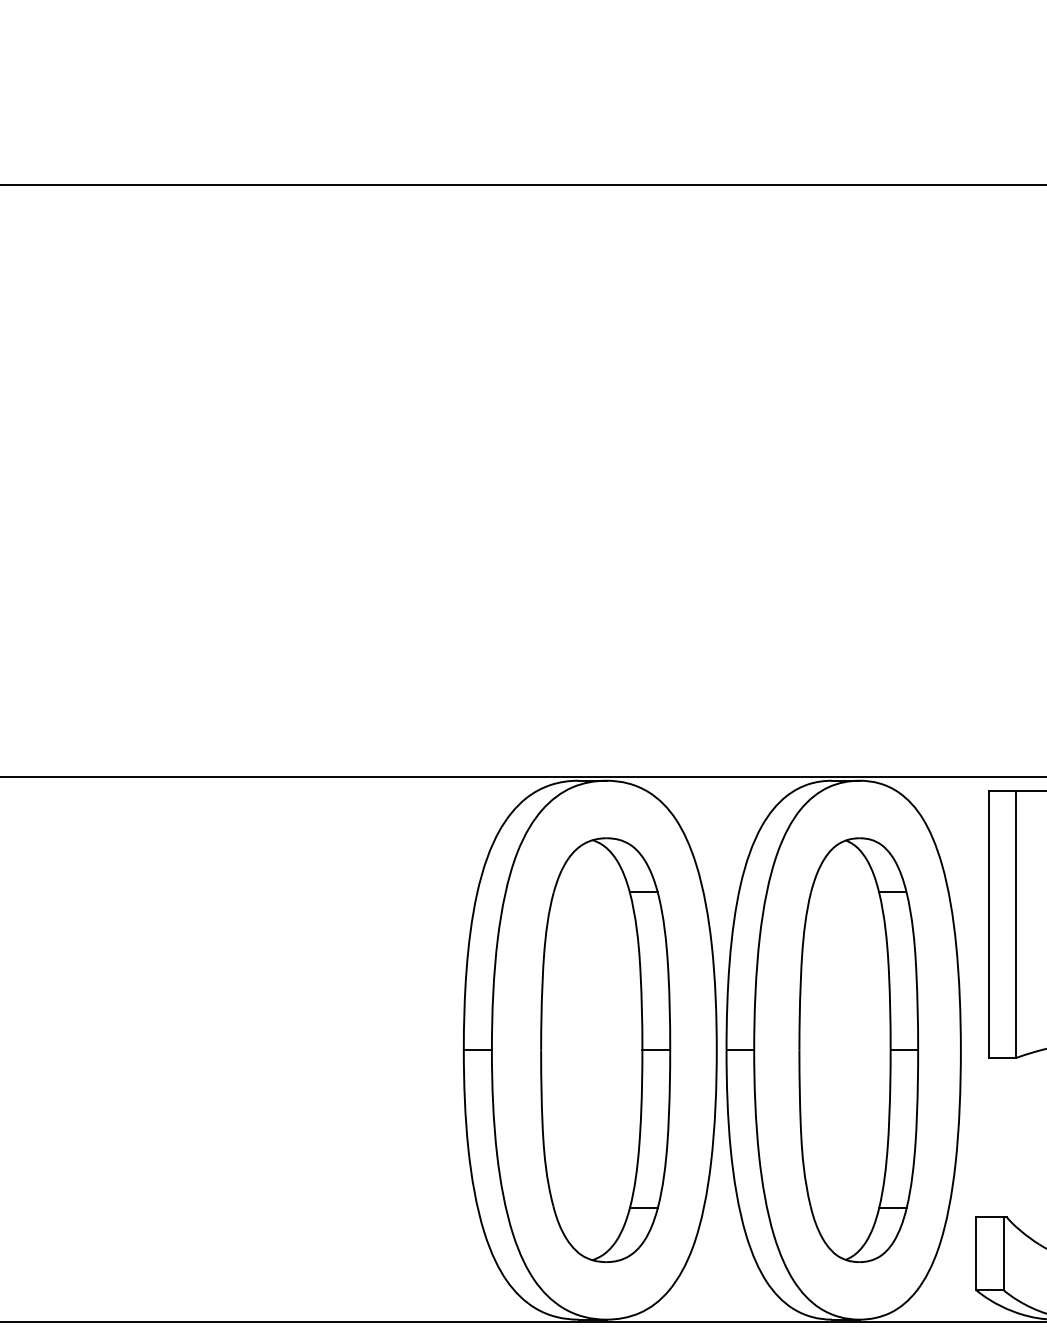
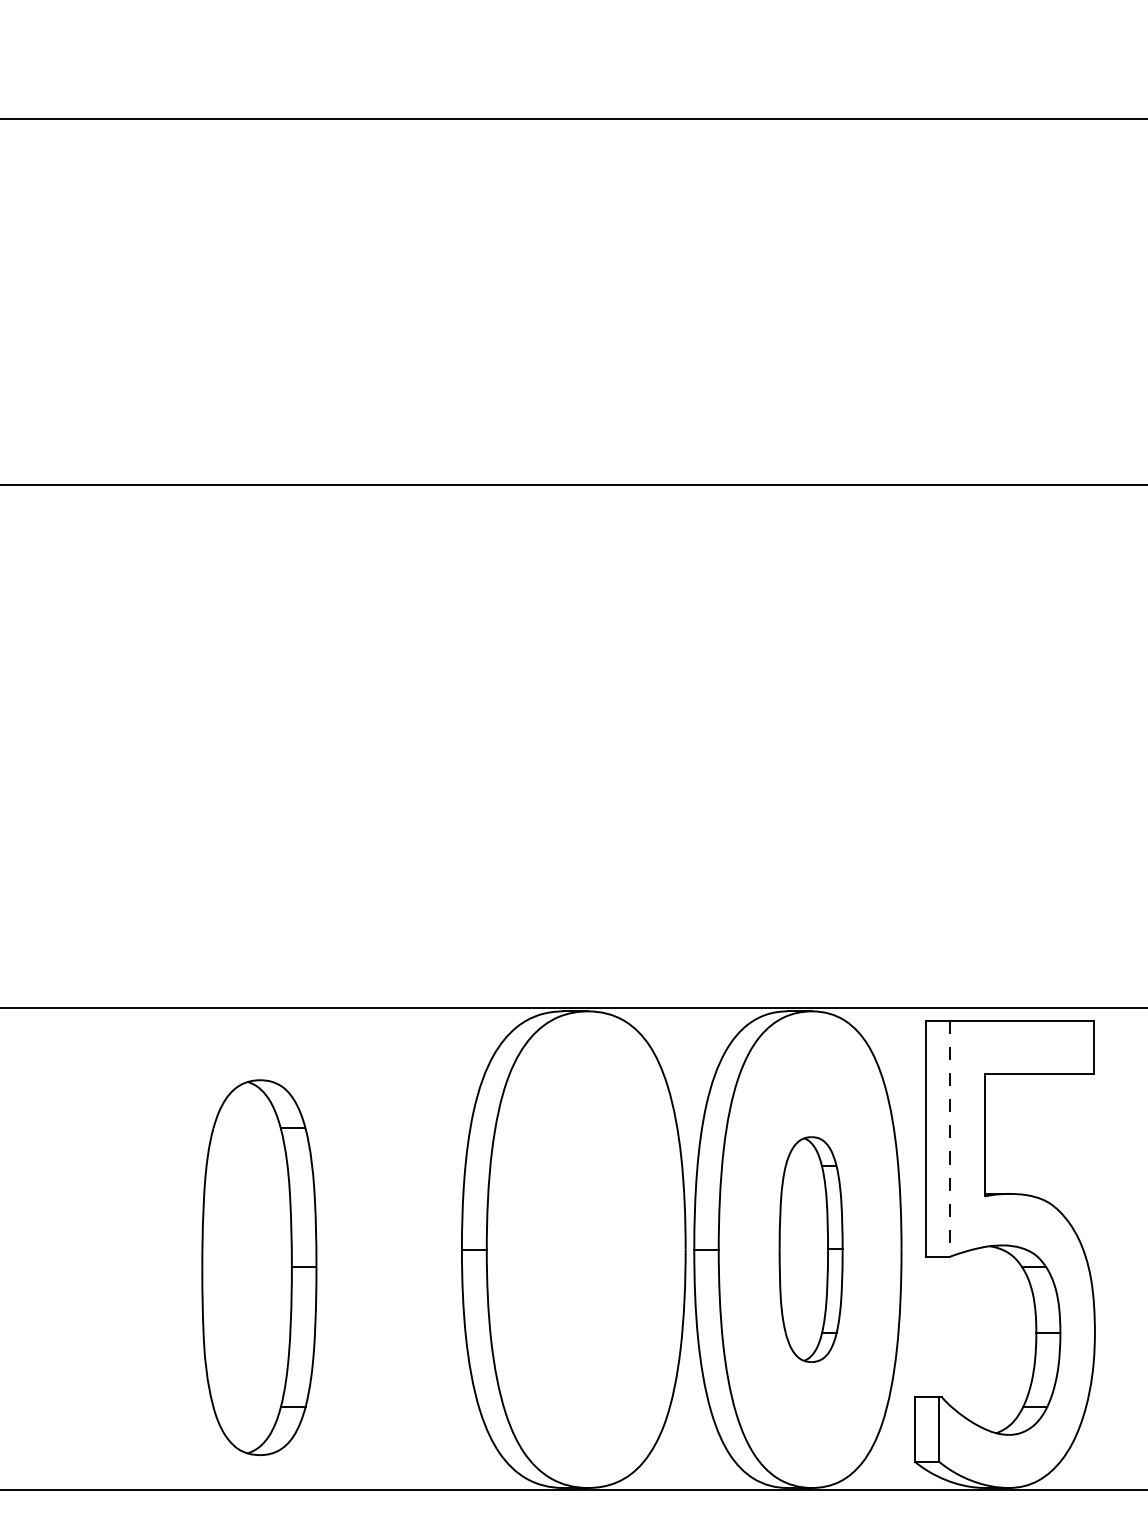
line: (1016, 924) -> (950, 1138), solid -> dashed
part: (605, 1049) -> (259, 1267), moved
part: (857, 1049) -> (810, 1249), size x0.6

